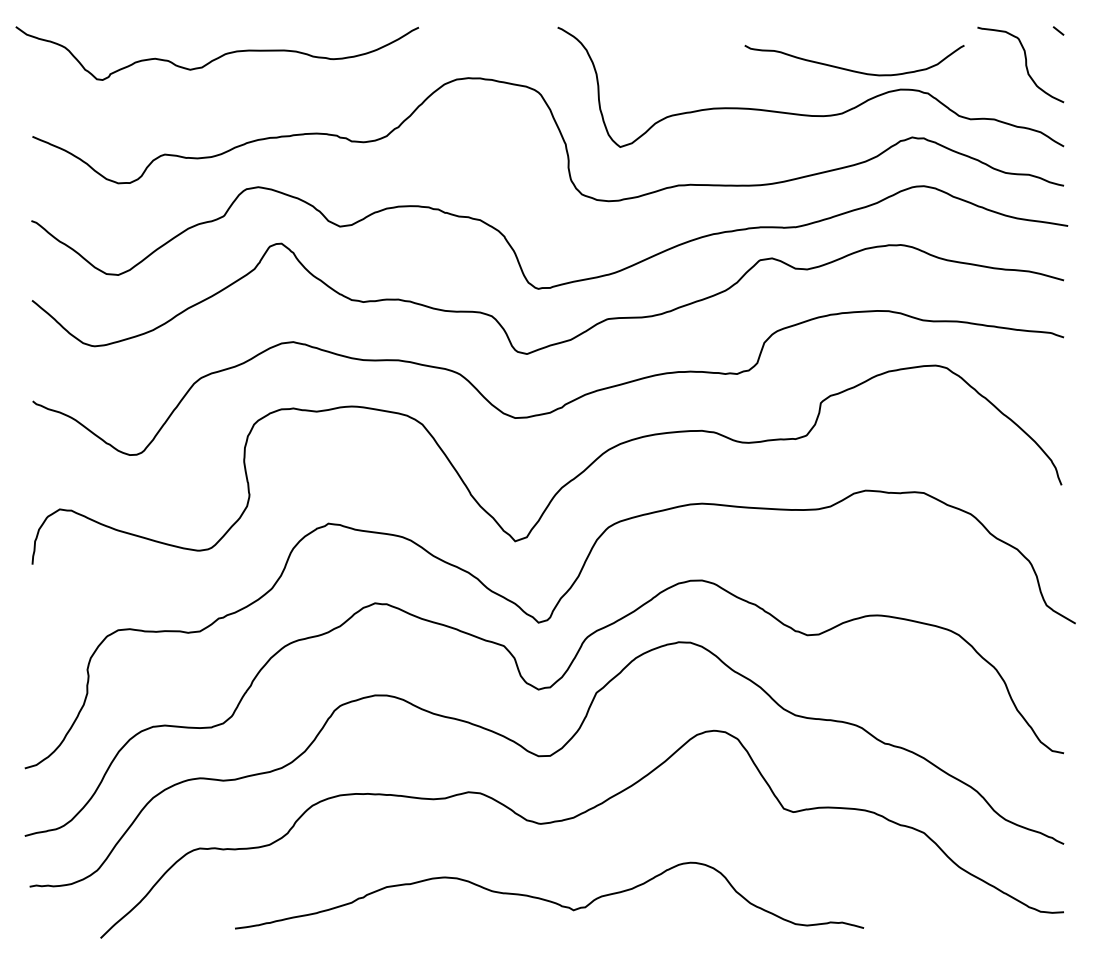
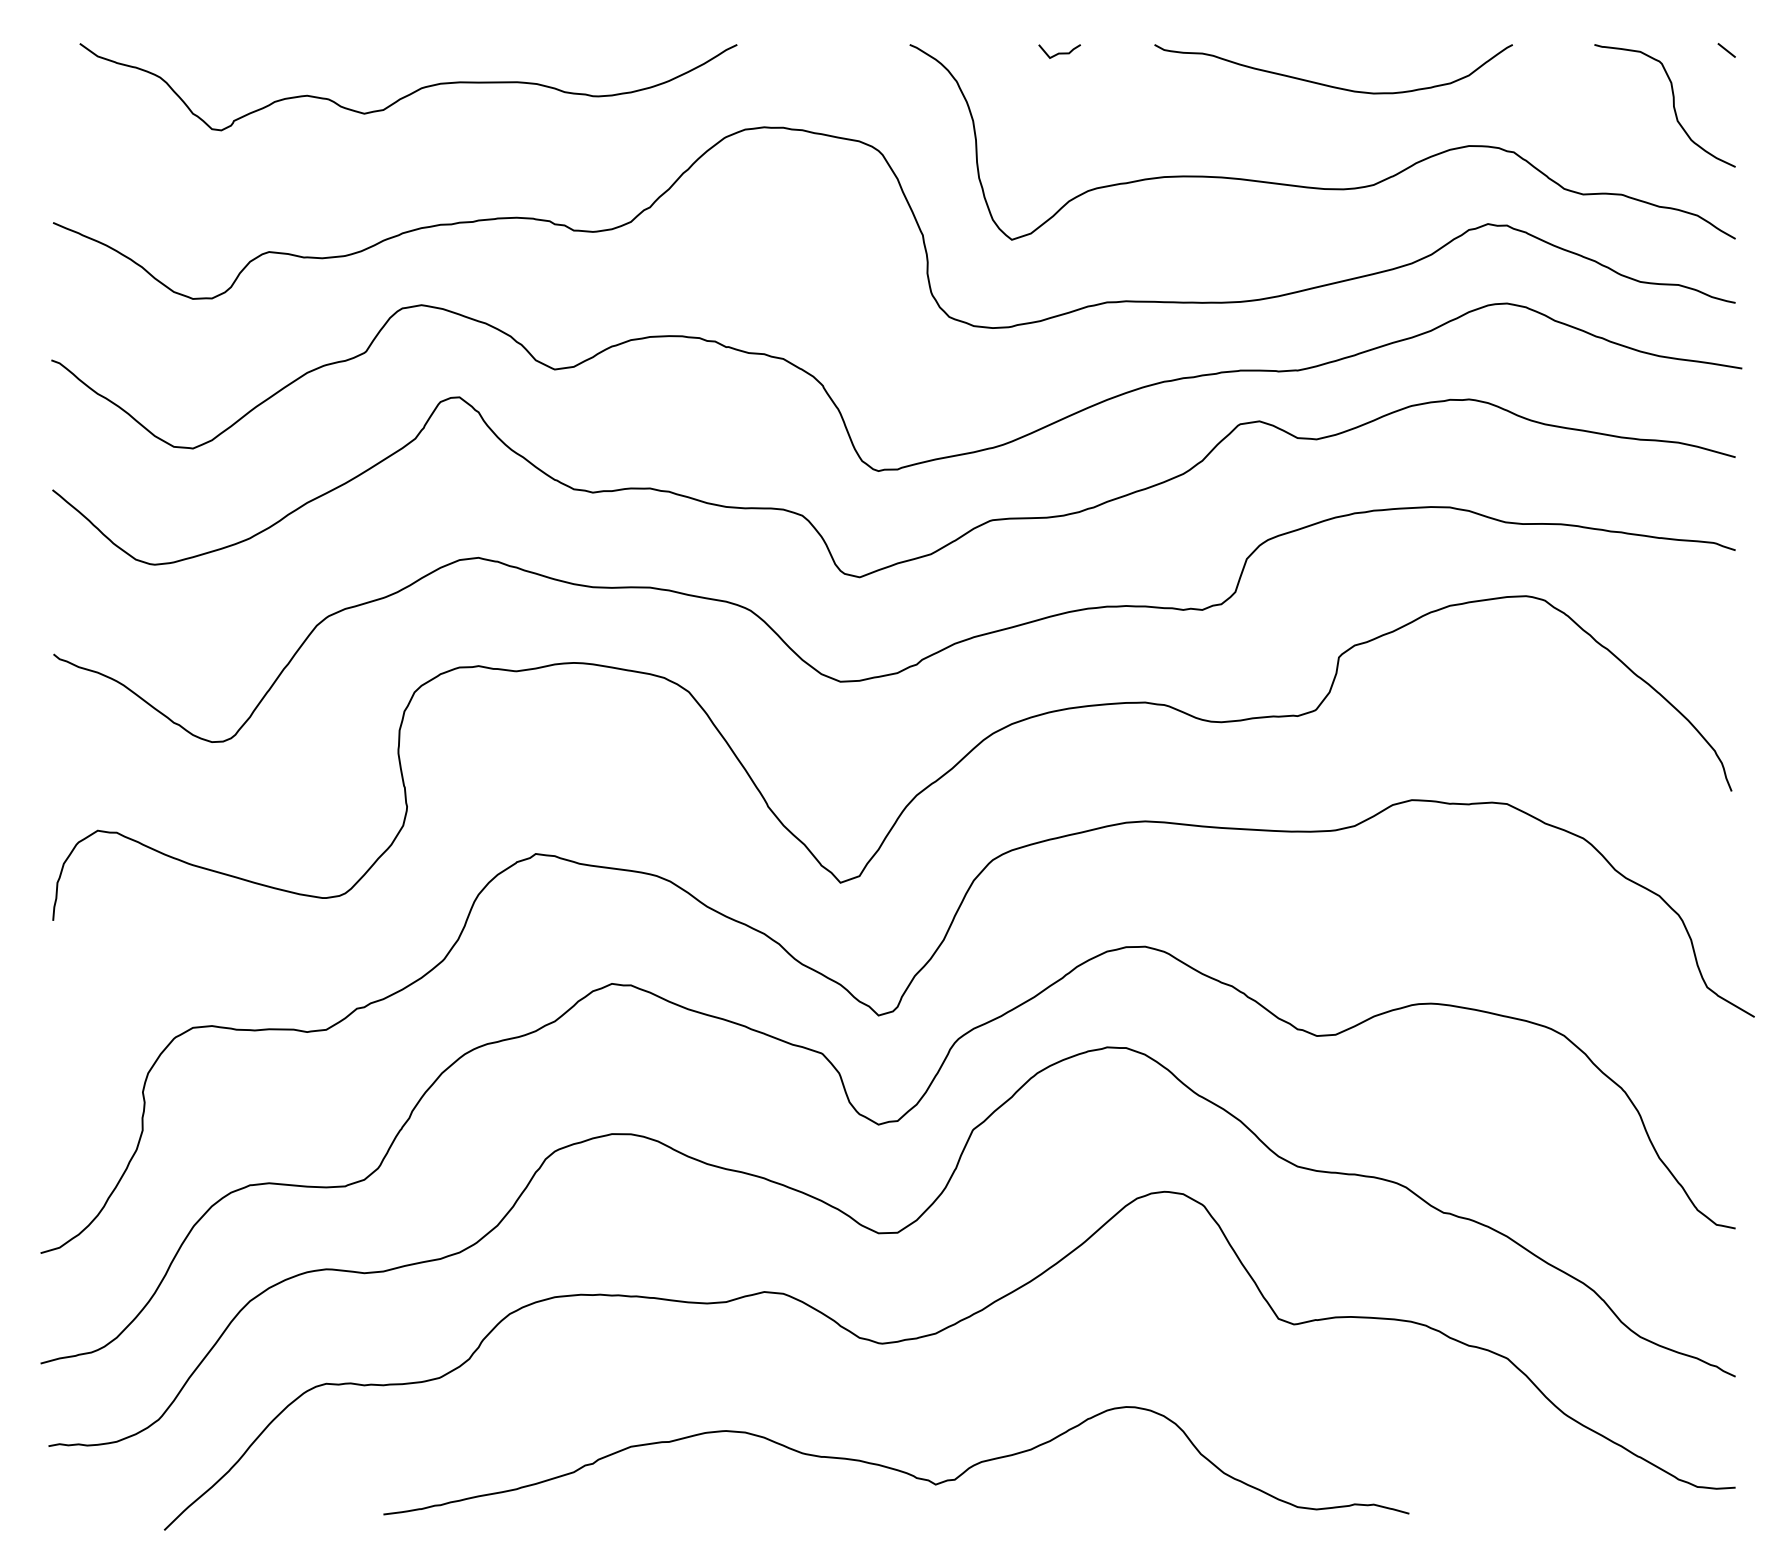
curve: (649, 32) -> (1059, 52), added
curve: (218, 56) -> (410, 92), moved
curve: (851, 69) -> (1328, 83), moved

